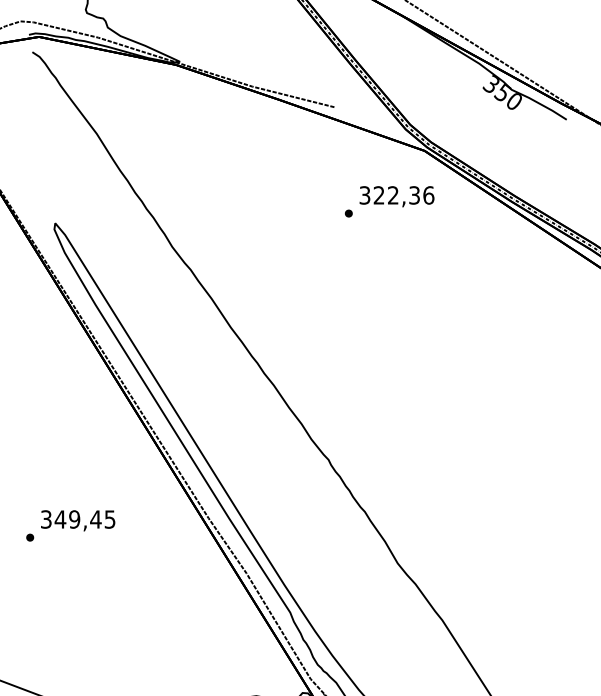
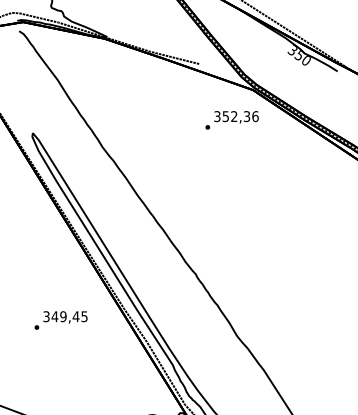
text: (378, 195) -> (225, 116), 322,36 -> 352,36
text: (69, 525) -> (60, 320), moved

